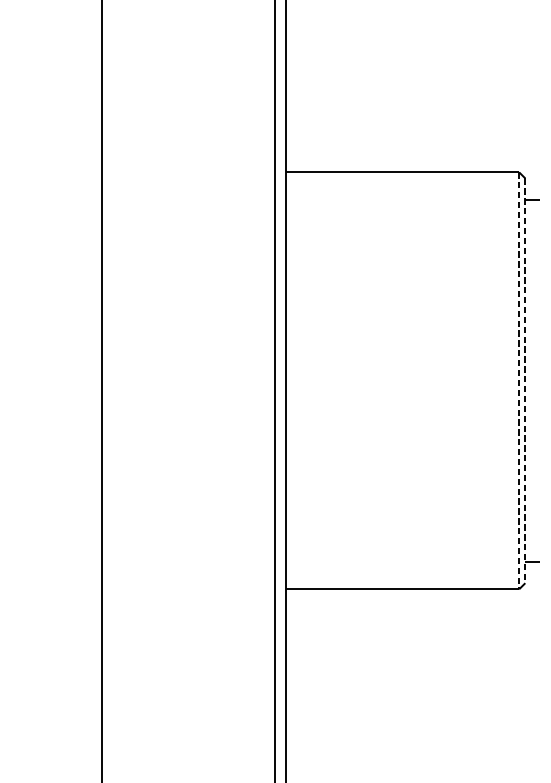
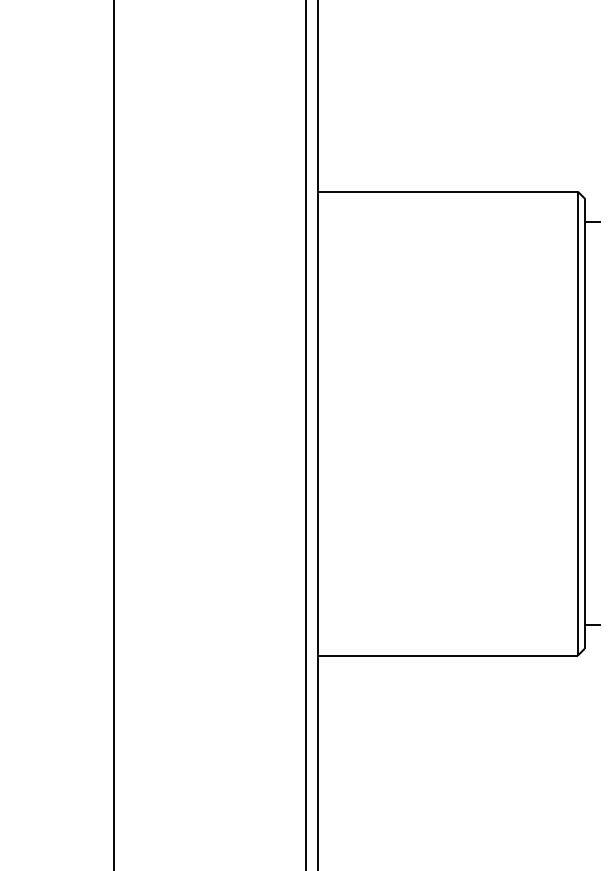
line: (518, 381) -> (577, 424), dashed -> solid
line: (525, 381) -> (584, 424), dashed -> solid

